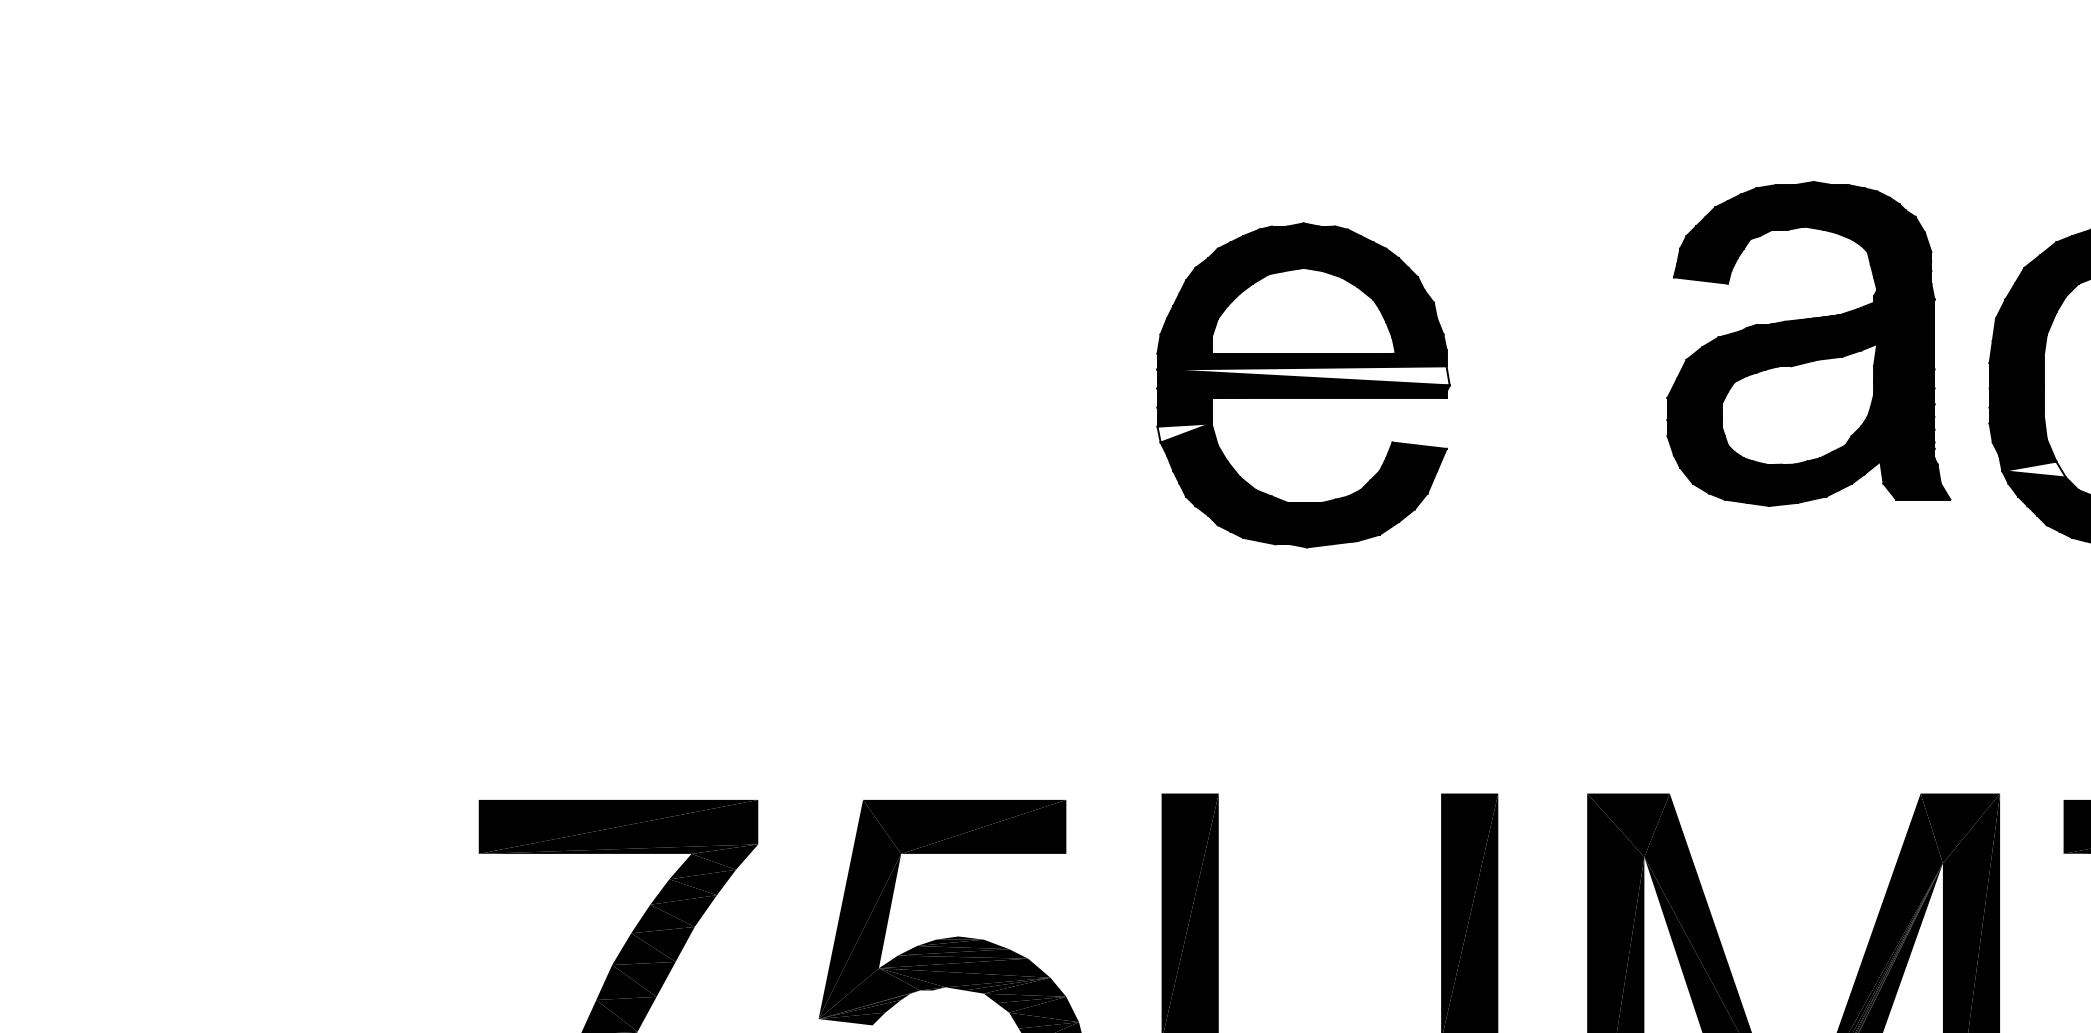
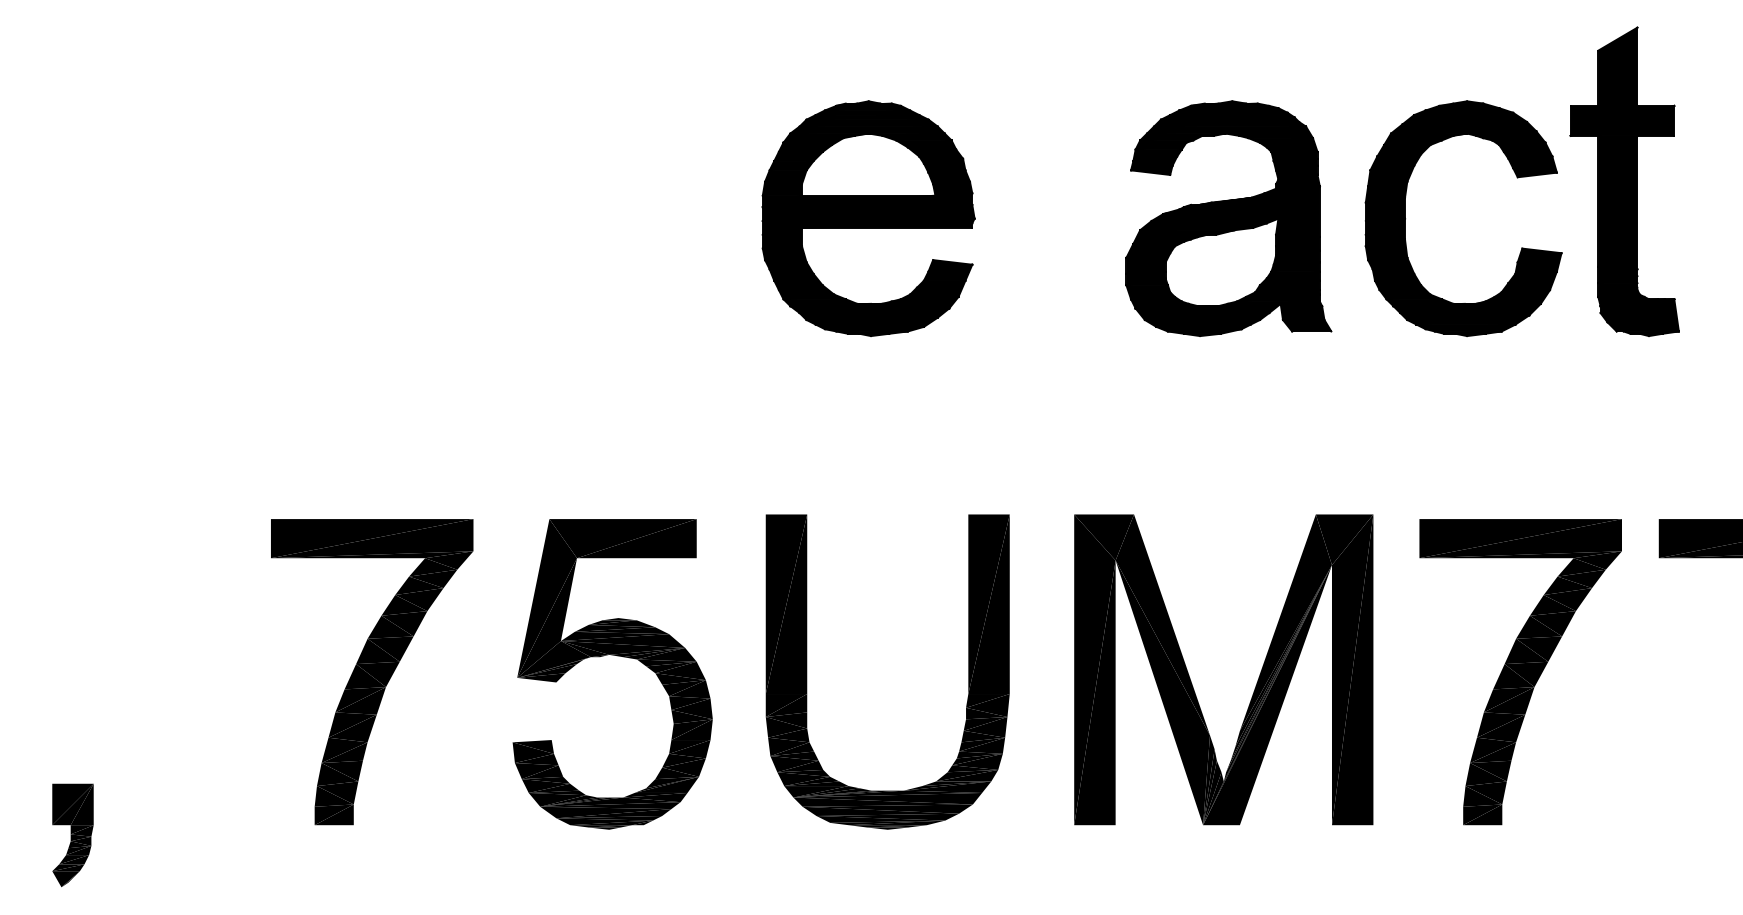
part: (1808, 343) -> (1228, 218), moved
fill: (1303, 375) -> (868, 211), added
fill: (1183, 433) -> (781, 253), added
fill: (2034, 469) -> (1398, 279), added

